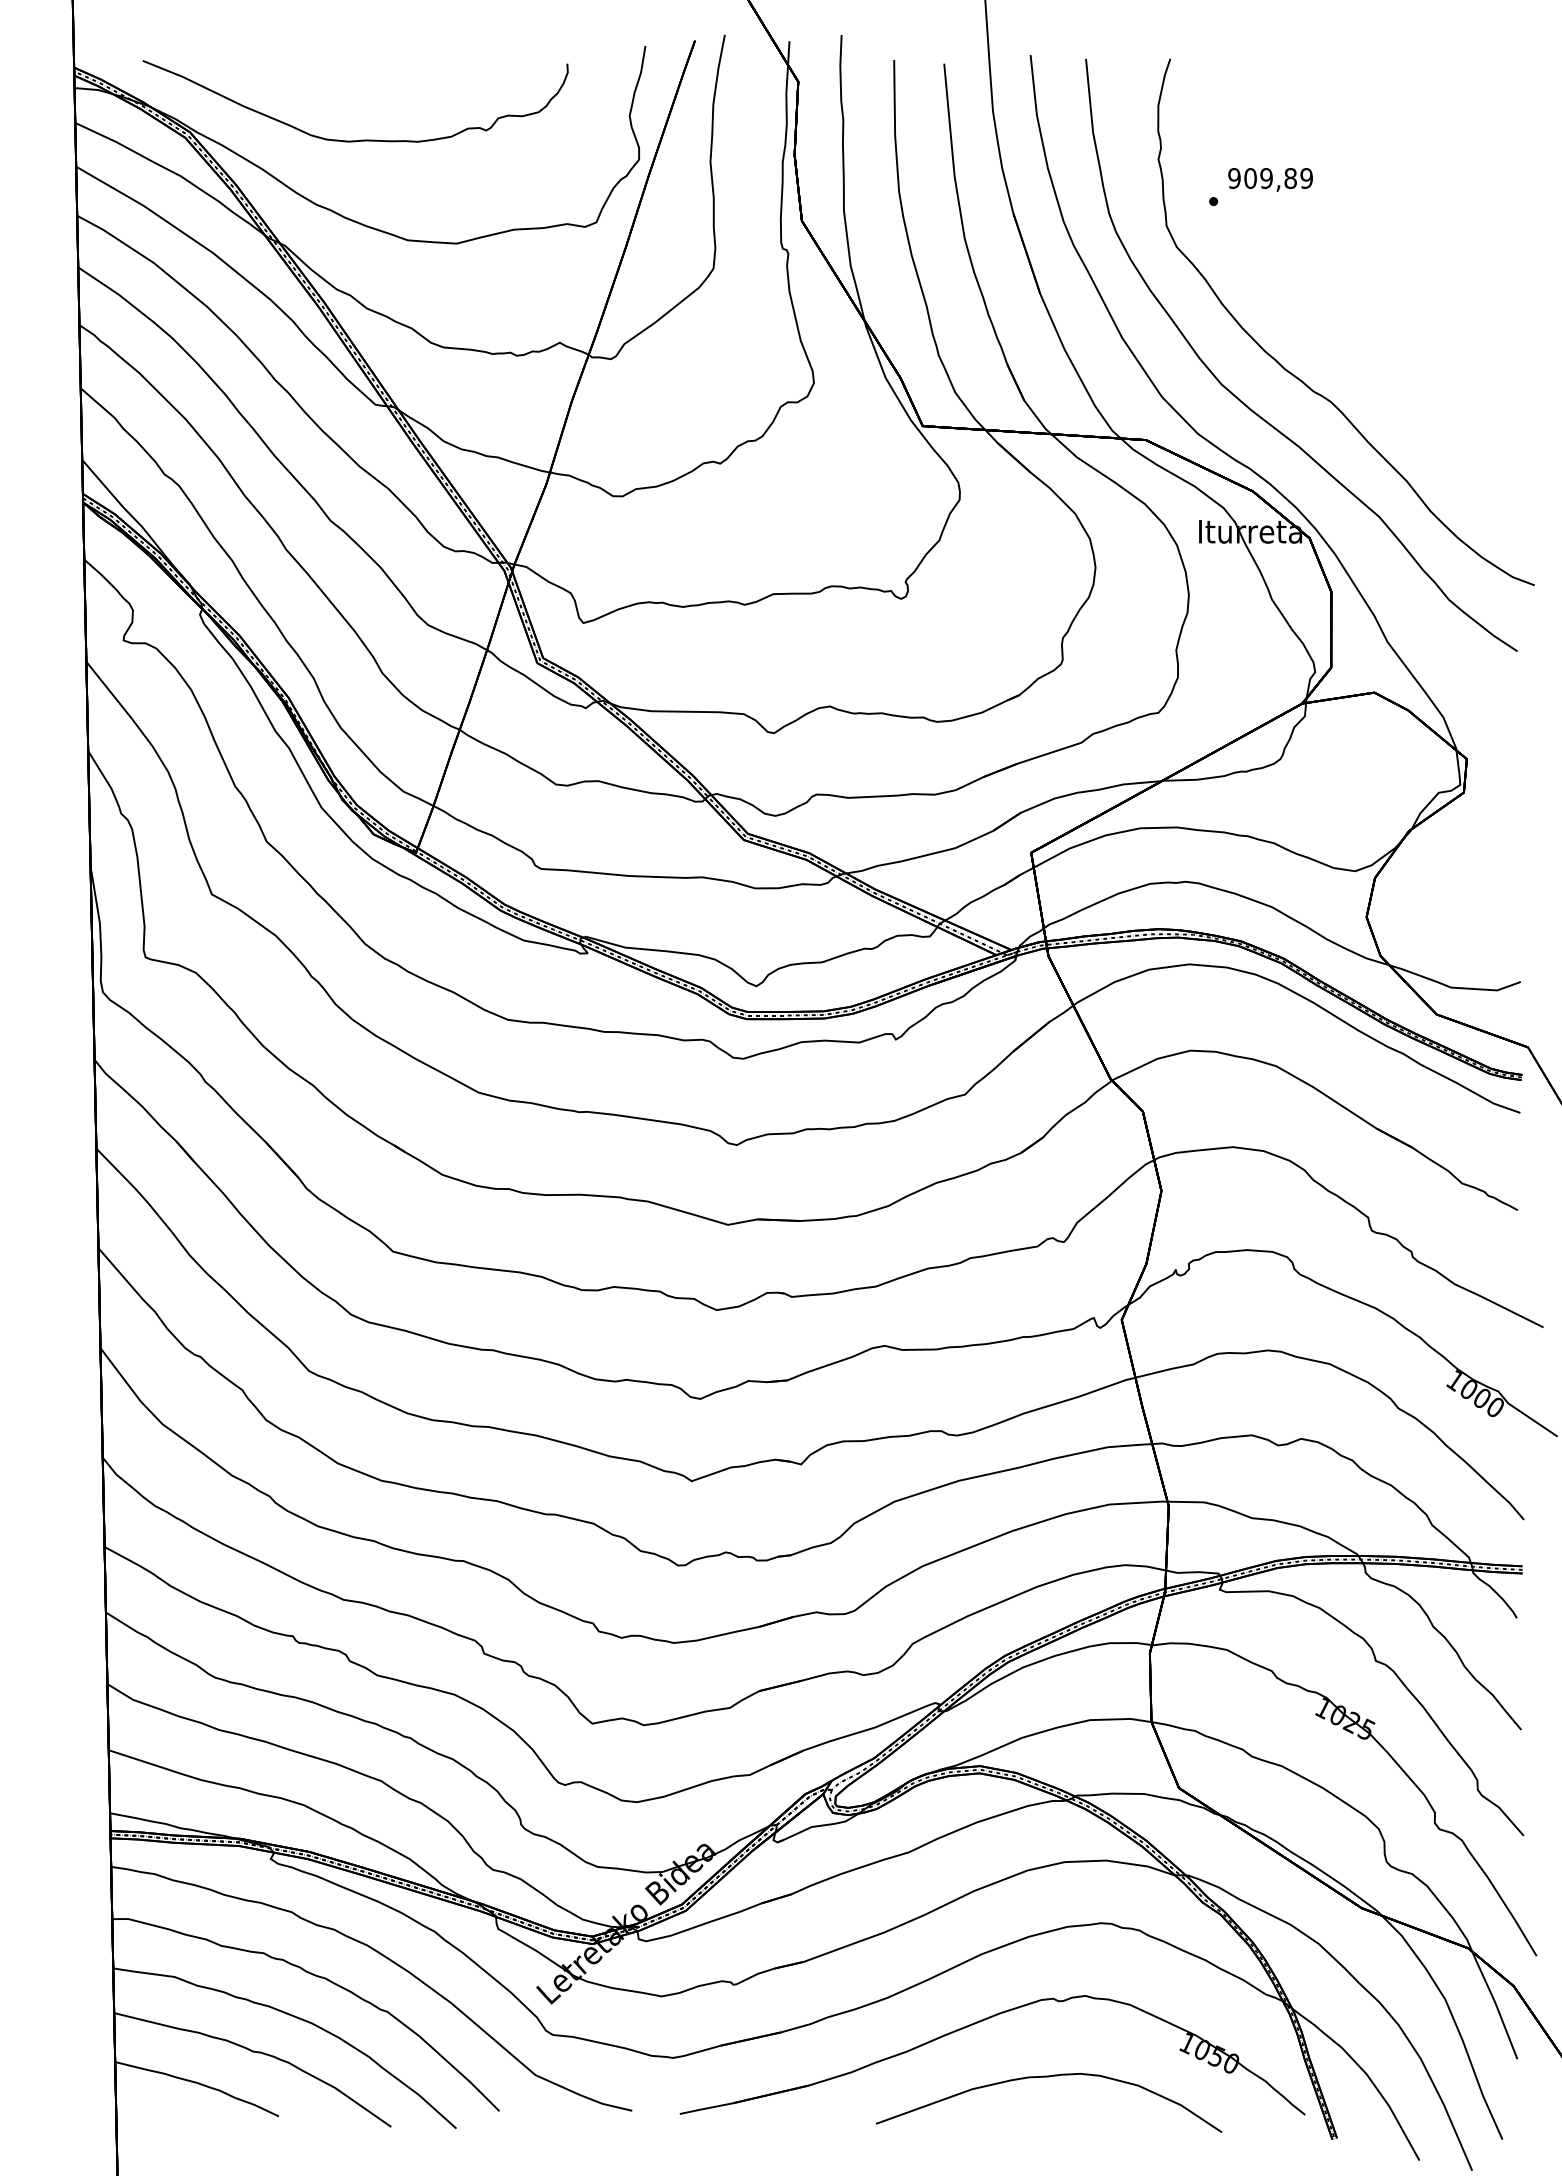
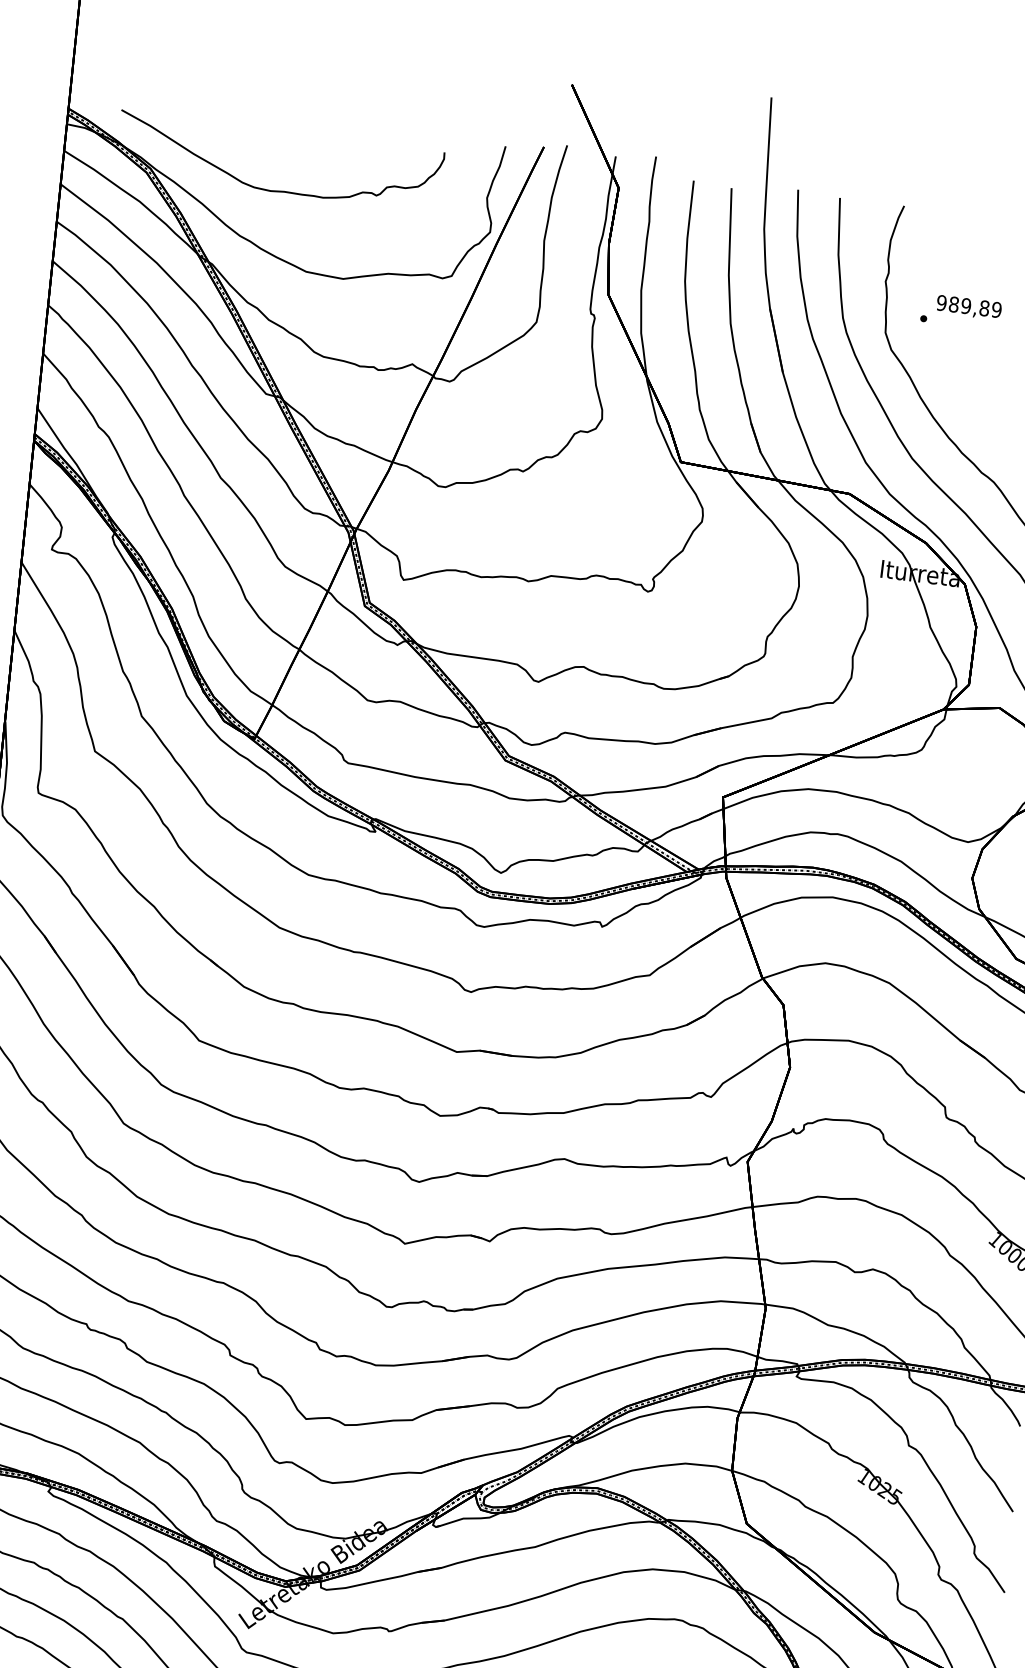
text: (1250, 178) -> (953, 304), 909,89 -> 989,89

